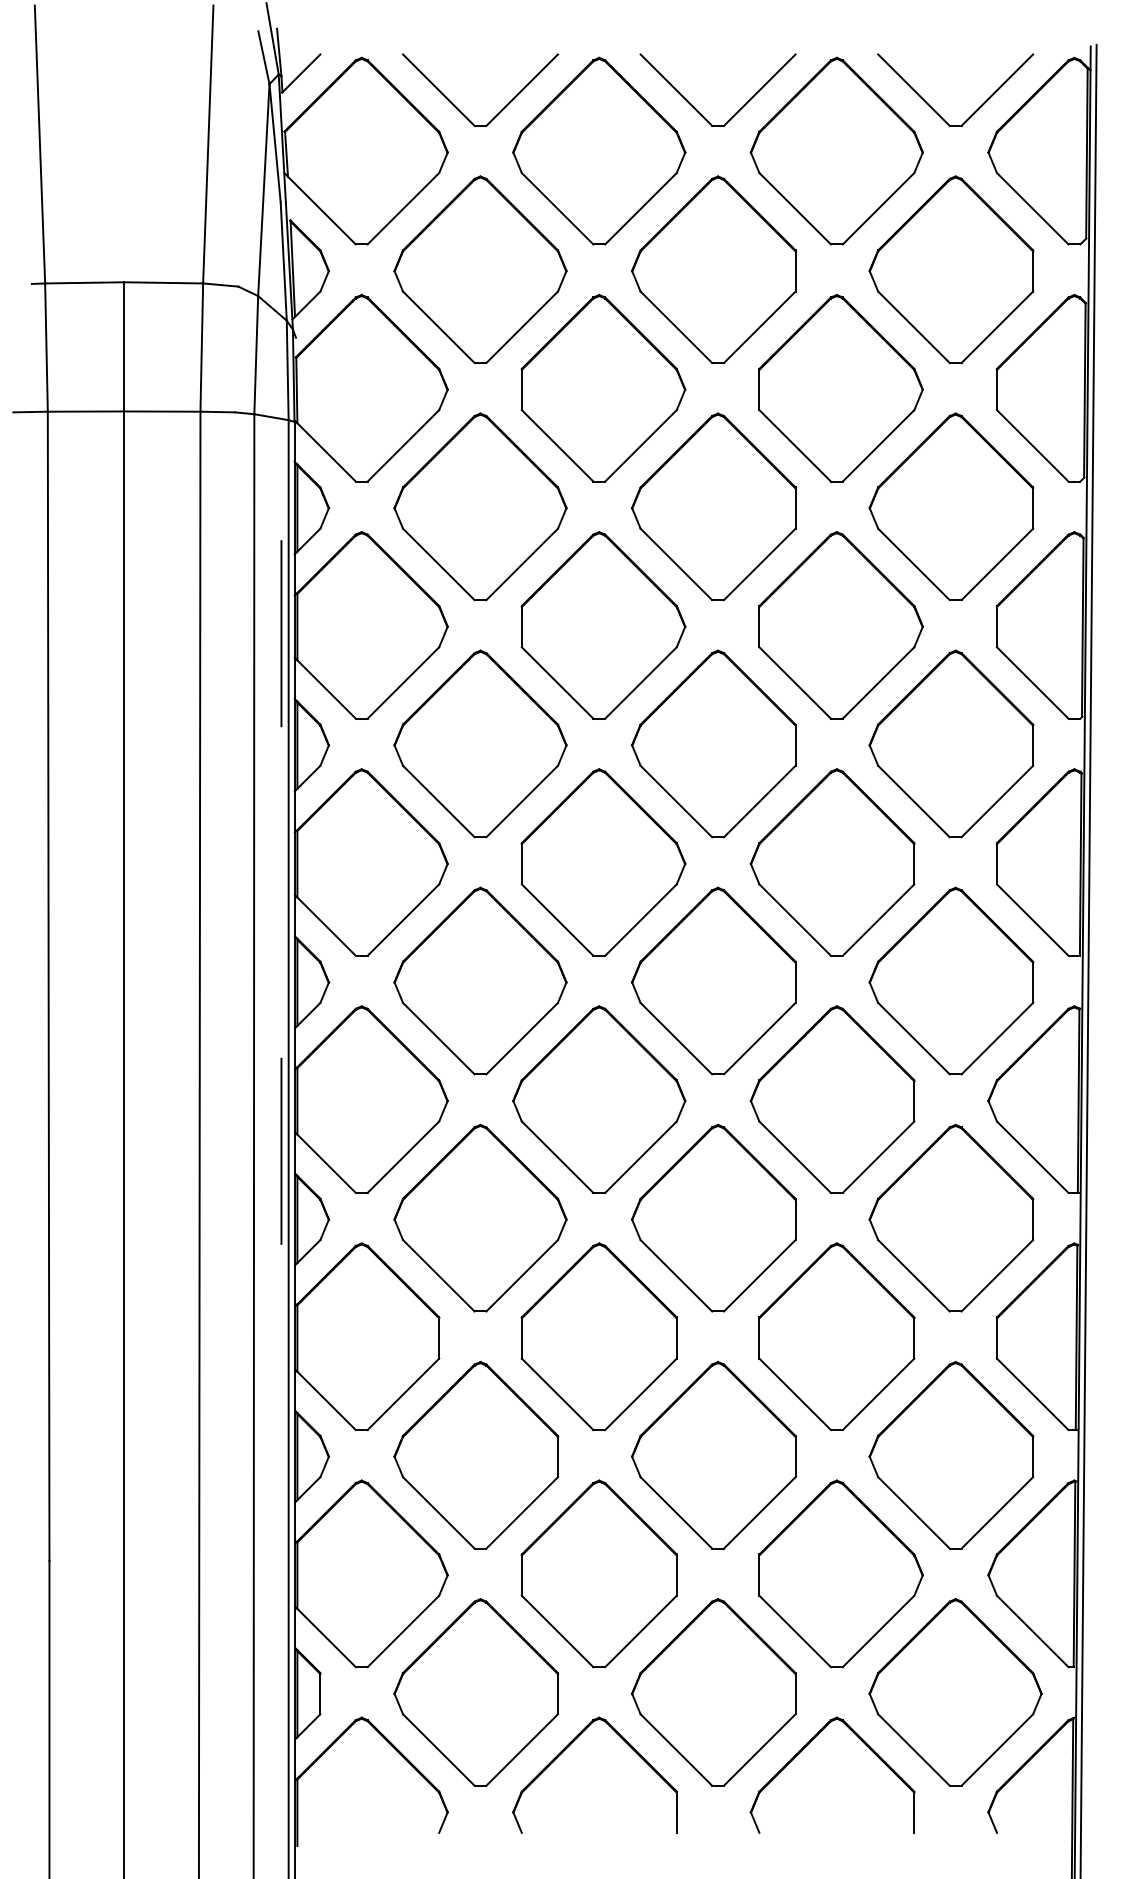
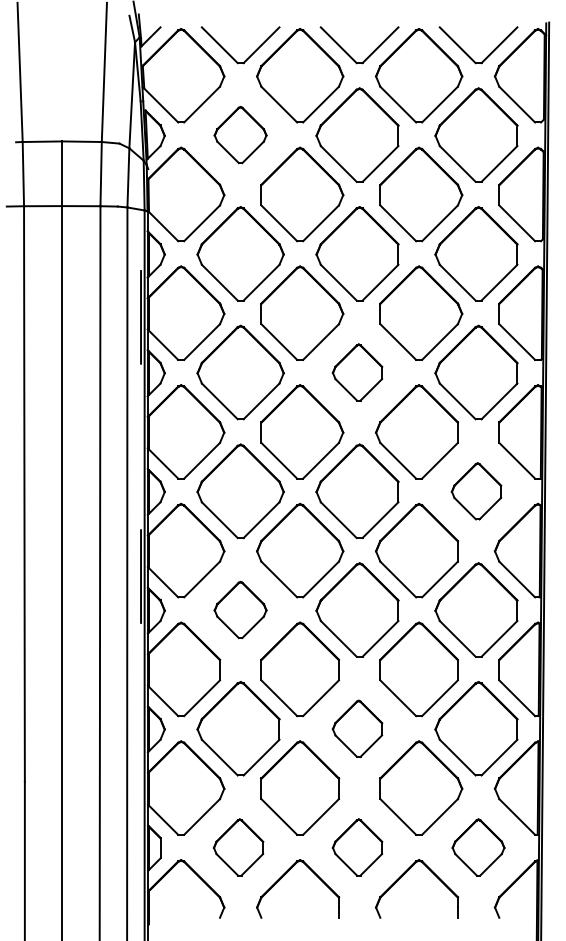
part: (480, 268) -> (240, 134), size x0.6
part: (713, 743) -> (357, 372), size x0.6
part: (951, 981) -> (476, 491), size x0.6
part: (480, 1217) -> (240, 609), size x0.6
part: (713, 1454) -> (357, 728), size x0.6
part: (476, 1692) -> (238, 847), size x0.6
part: (713, 1692) -> (357, 847), size x0.6
part: (955, 1692) -> (478, 847), size x0.6

